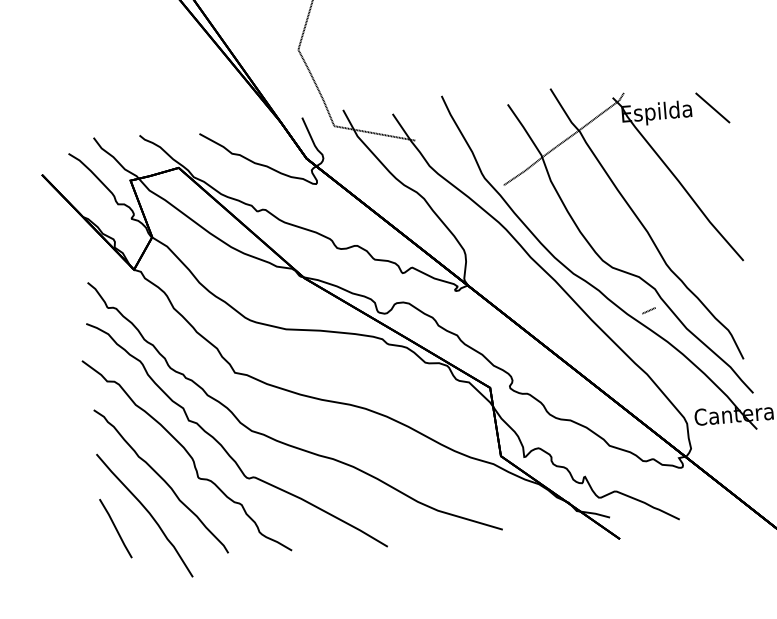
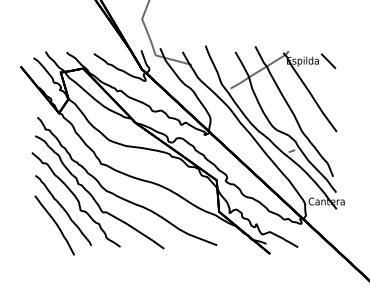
line: (114, 528) -> (40, 230), removed

